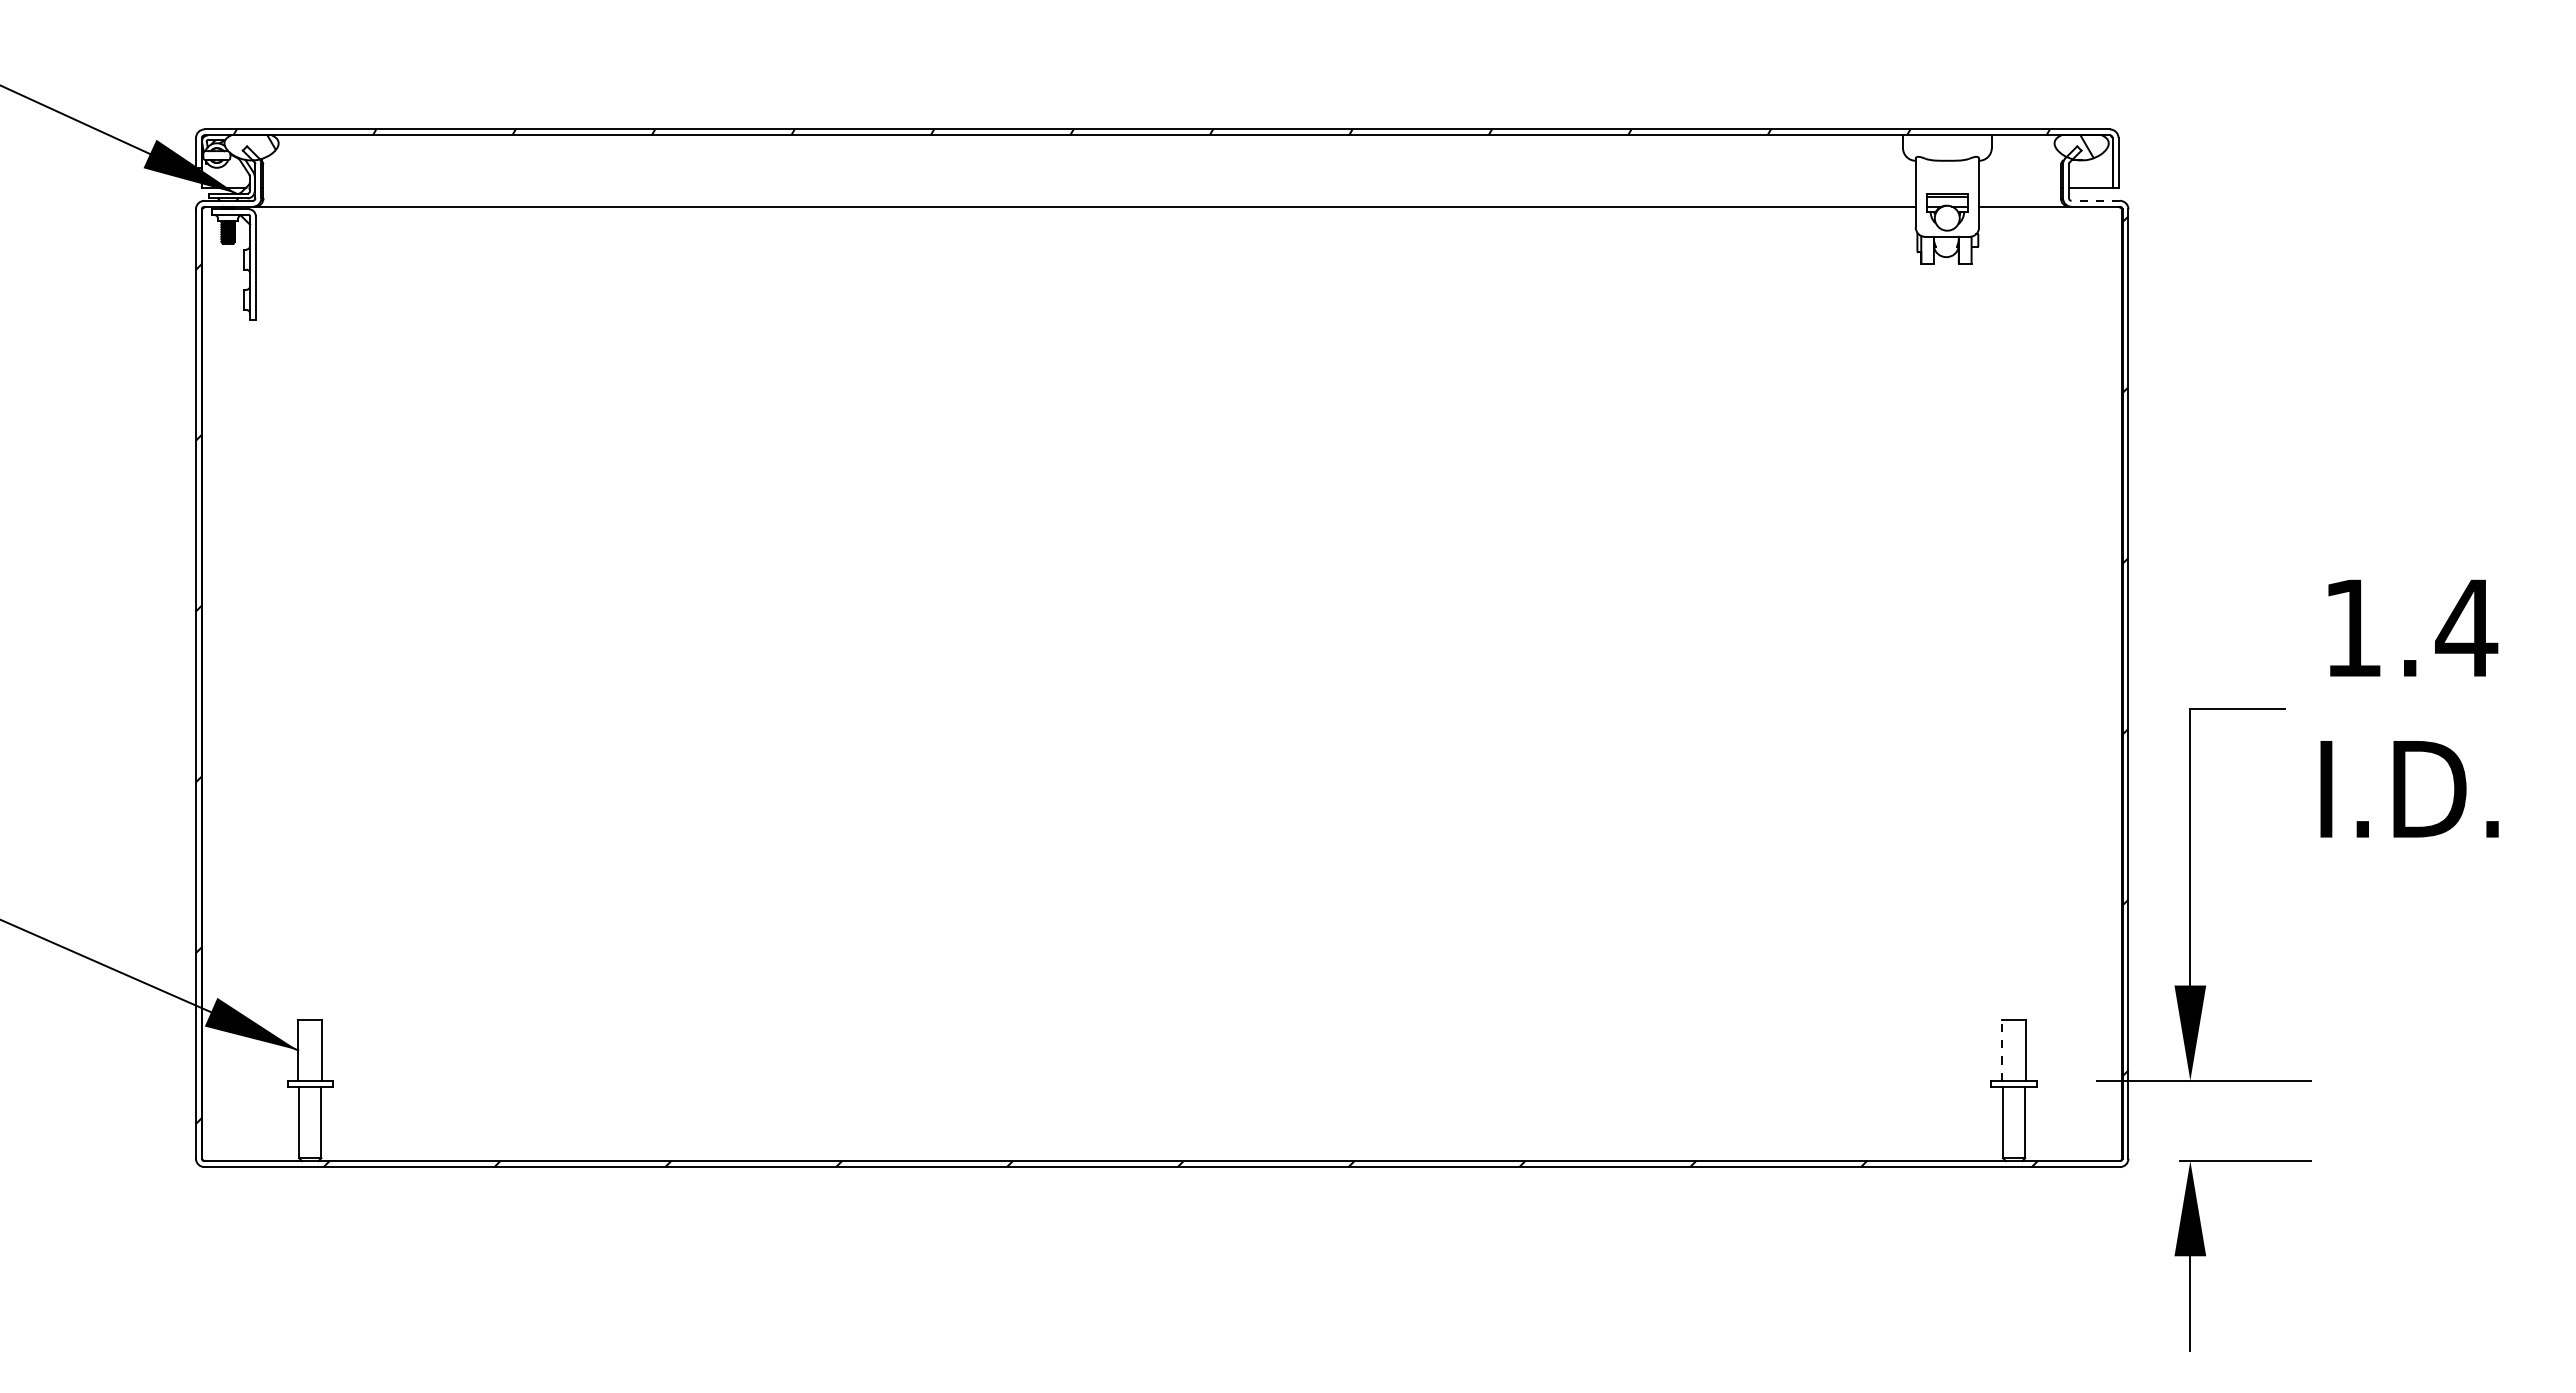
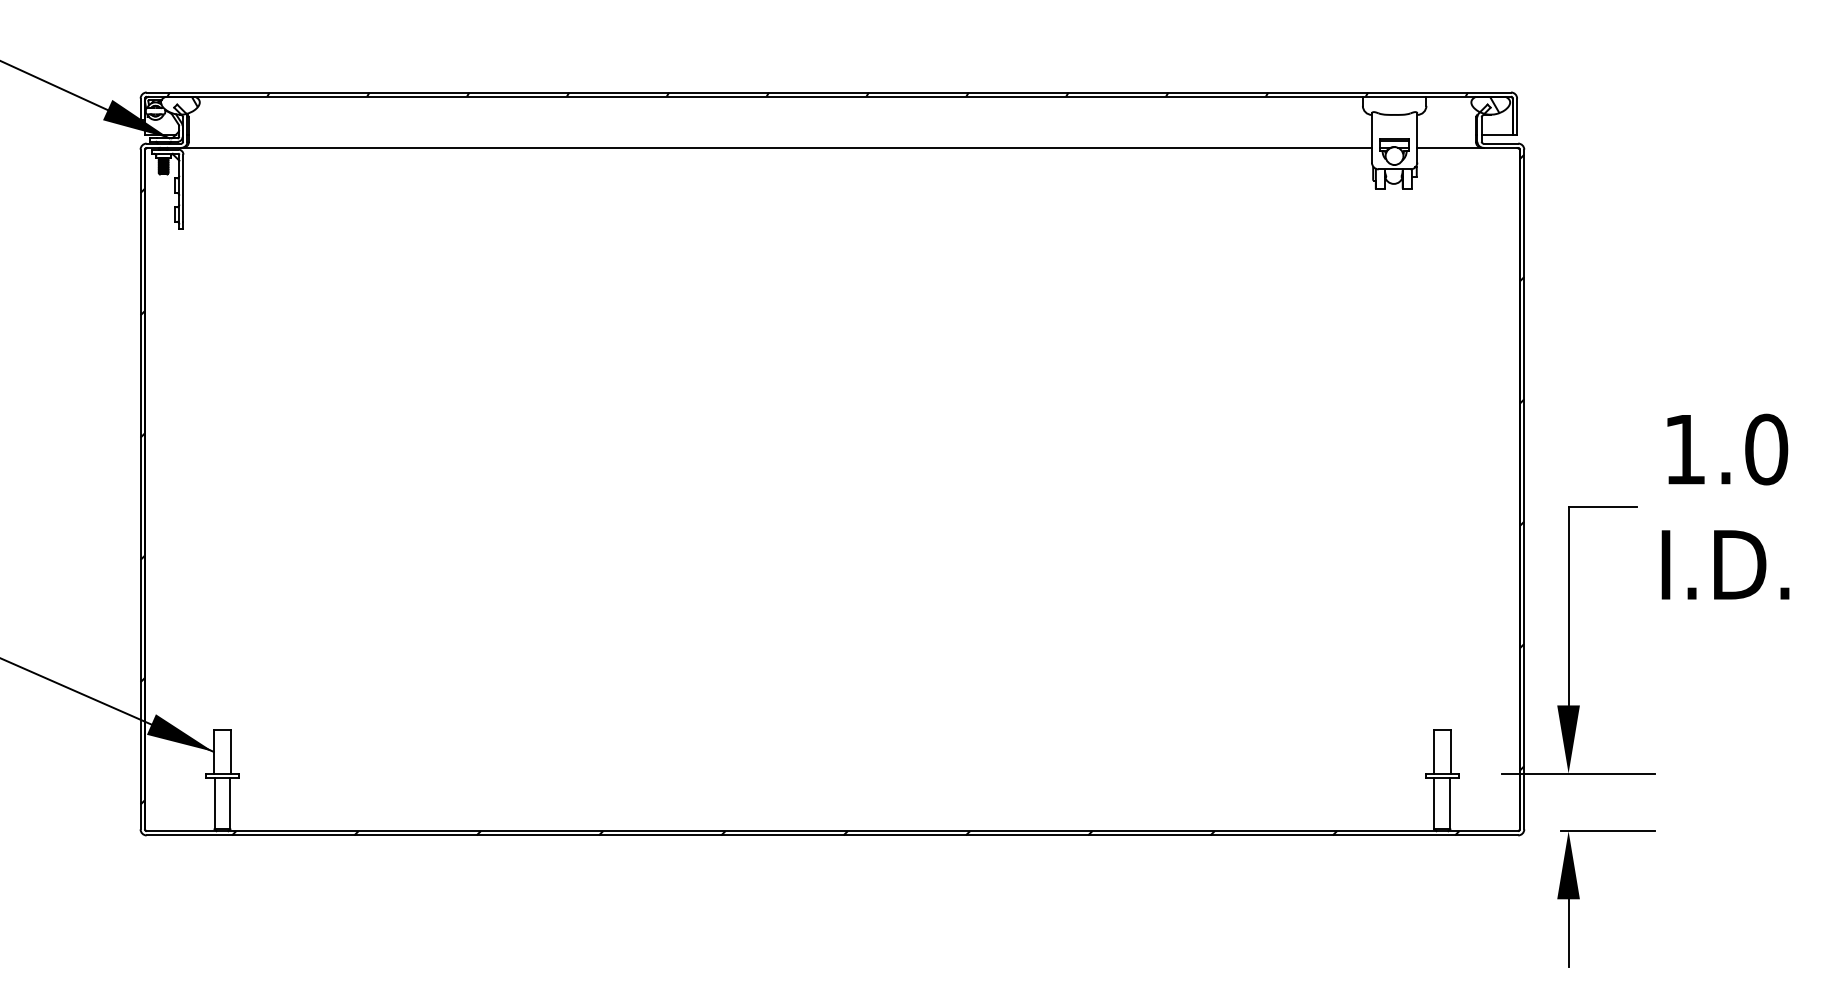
line: (2095, 200) -> (1500, 143), dashed -> solid
text: (2466, 628) -> (1766, 449), 1.4 -> 1.0
line: (2002, 1049) -> (1434, 751), dashed -> solid

